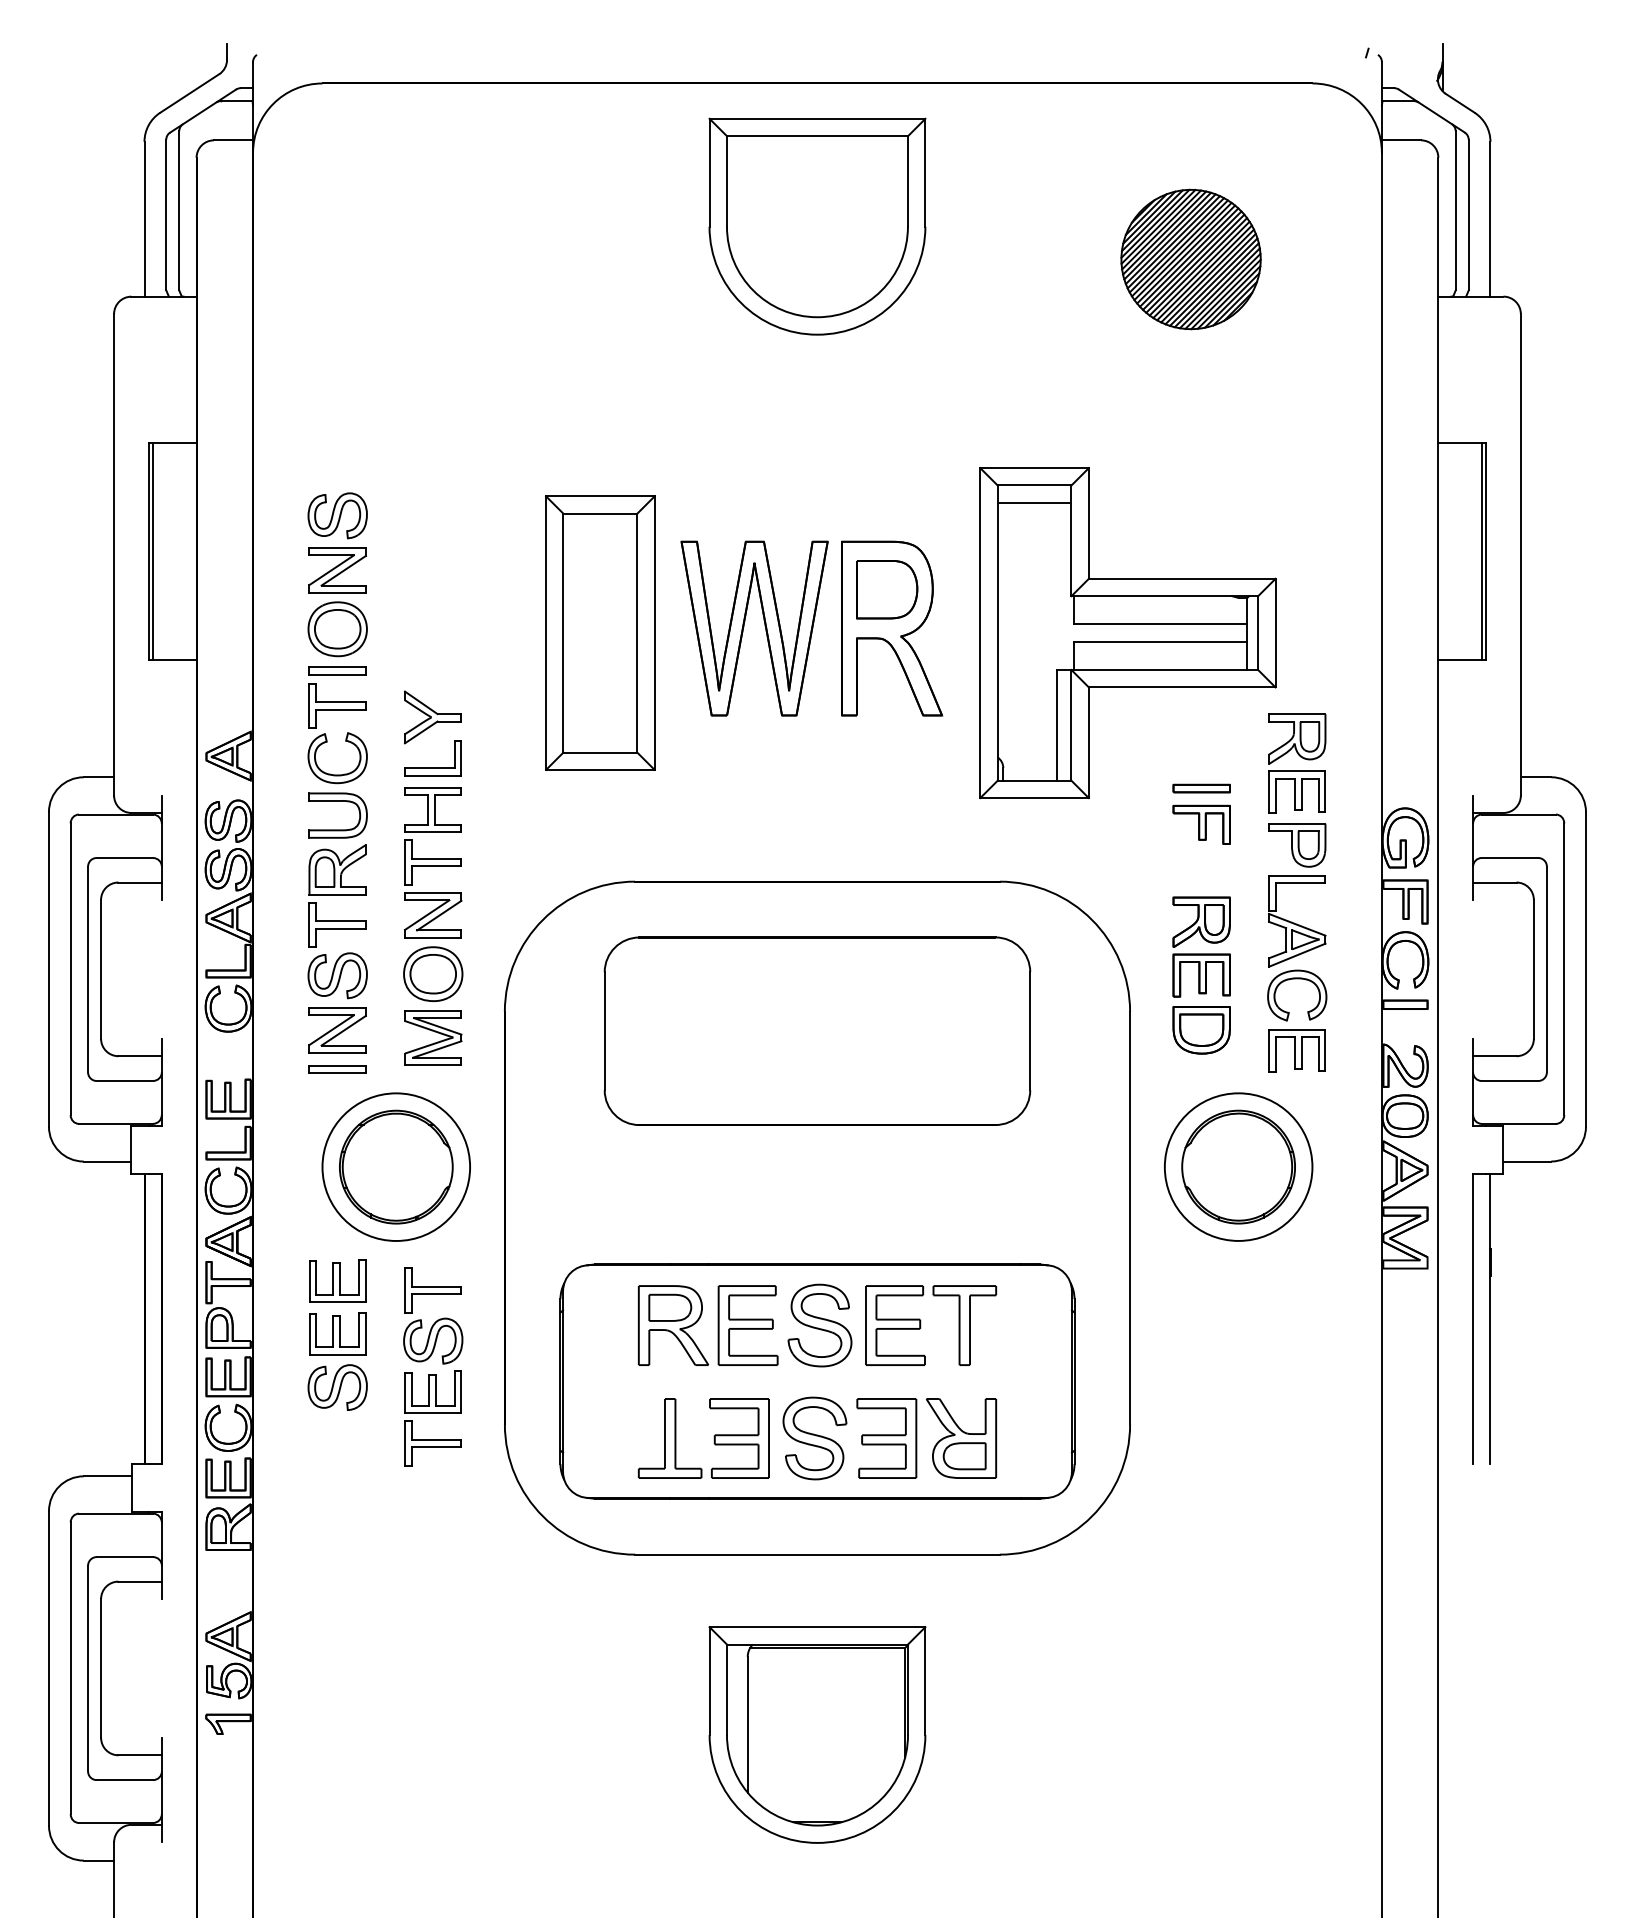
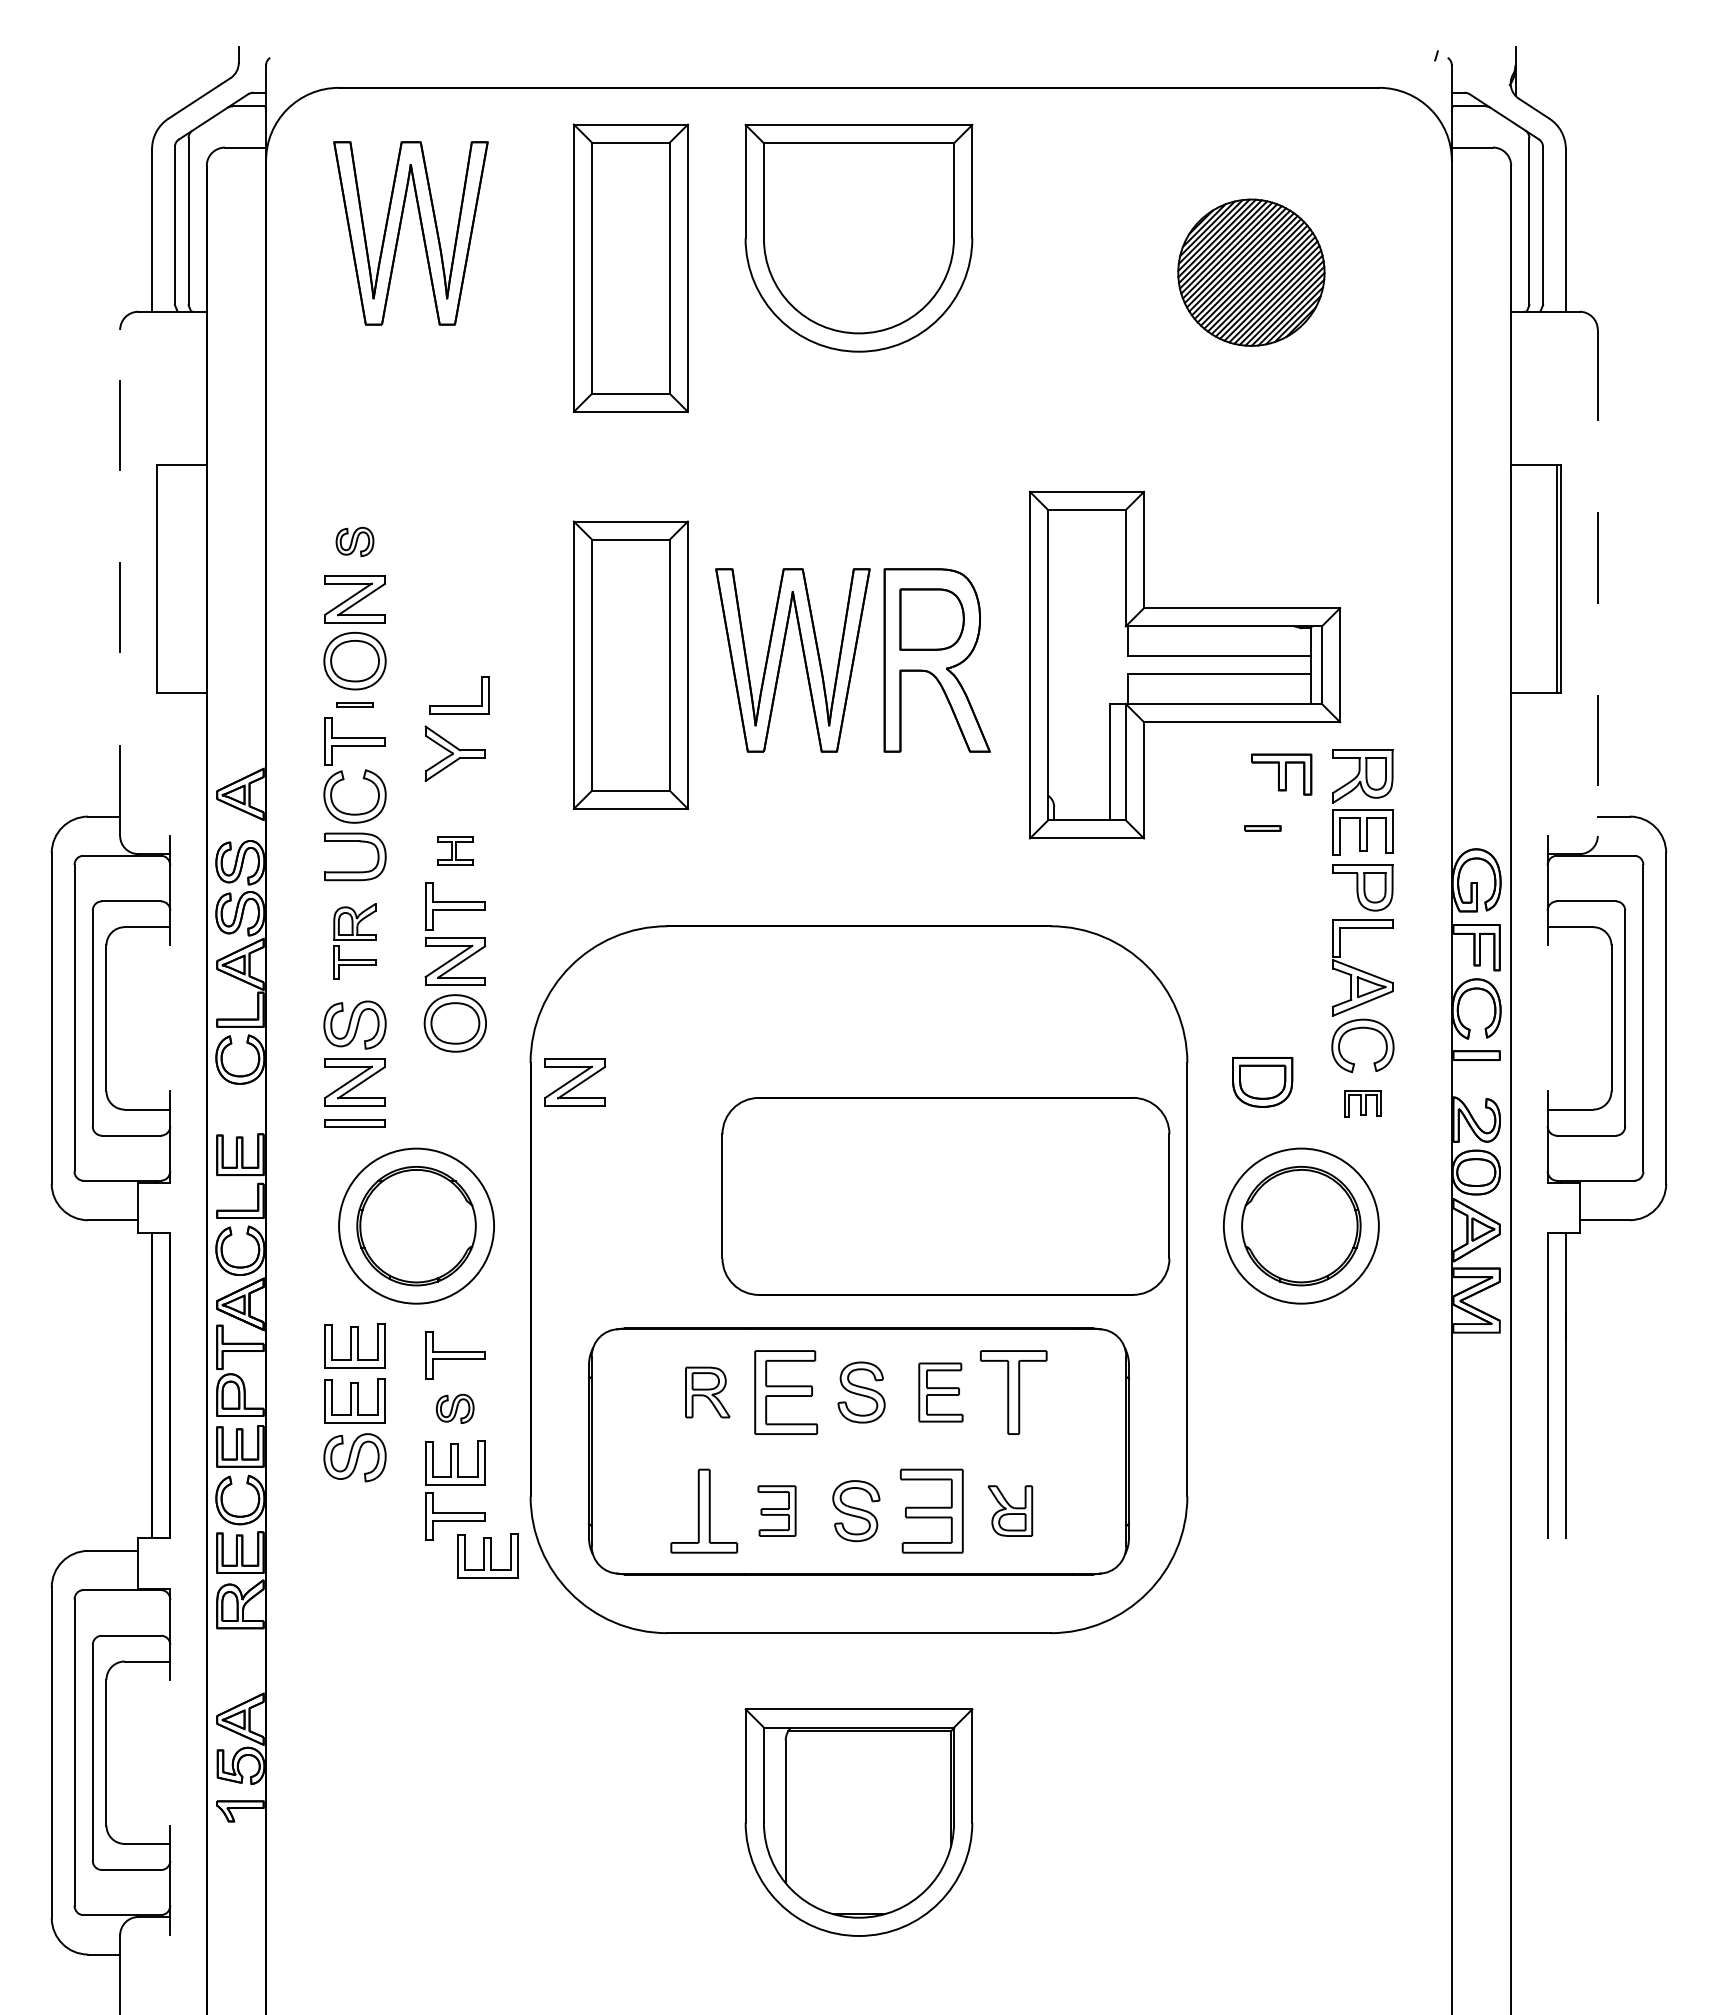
part: (381, 219) -> (400, 230), added
part: (599, 254) -> (630, 267), added
line: (1034, 502) -> (1086, 528), removed
part: (337, 515) -> (354, 541), size x0.6
line: (153, 551) -> (161, 579), removed
line: (114, 554) -> (120, 582), solid -> dashed
line: (1520, 554) -> (1597, 582), solid -> dashed
part: (337, 670) -> (354, 704), size x0.6
part: (433, 767) -> (459, 705), moved
part: (1201, 788) -> (1262, 828), size x0.6
part: (433, 809) -> (455, 850), size x0.6
part: (1201, 824) -> (1281, 774), moved
part: (337, 896) -> (354, 941), size x0.7
part: (1201, 953) -> (1262, 1001), removed
part: (546, 1030) -> (574, 1082), added
part: (817, 1031) -> (945, 1196), moved
part: (433, 1038) -> (455, 1090), removed
part: (1296, 1050) -> (1362, 1103), size x0.6
part: (673, 1325) -> (707, 1392), size x0.6
part: (819, 1325) -> (861, 1392), size x0.7
part: (895, 1325) -> (940, 1392), size x0.7
part: (432, 1340) -> (454, 1408), size x0.6
part: (738, 1437) -> (776, 1510), size x0.6
part: (815, 1437) -> (856, 1510), size x0.7
part: (961, 1437) -> (1010, 1510), size x0.6
part: (463, 1480) -> (487, 1555), added

